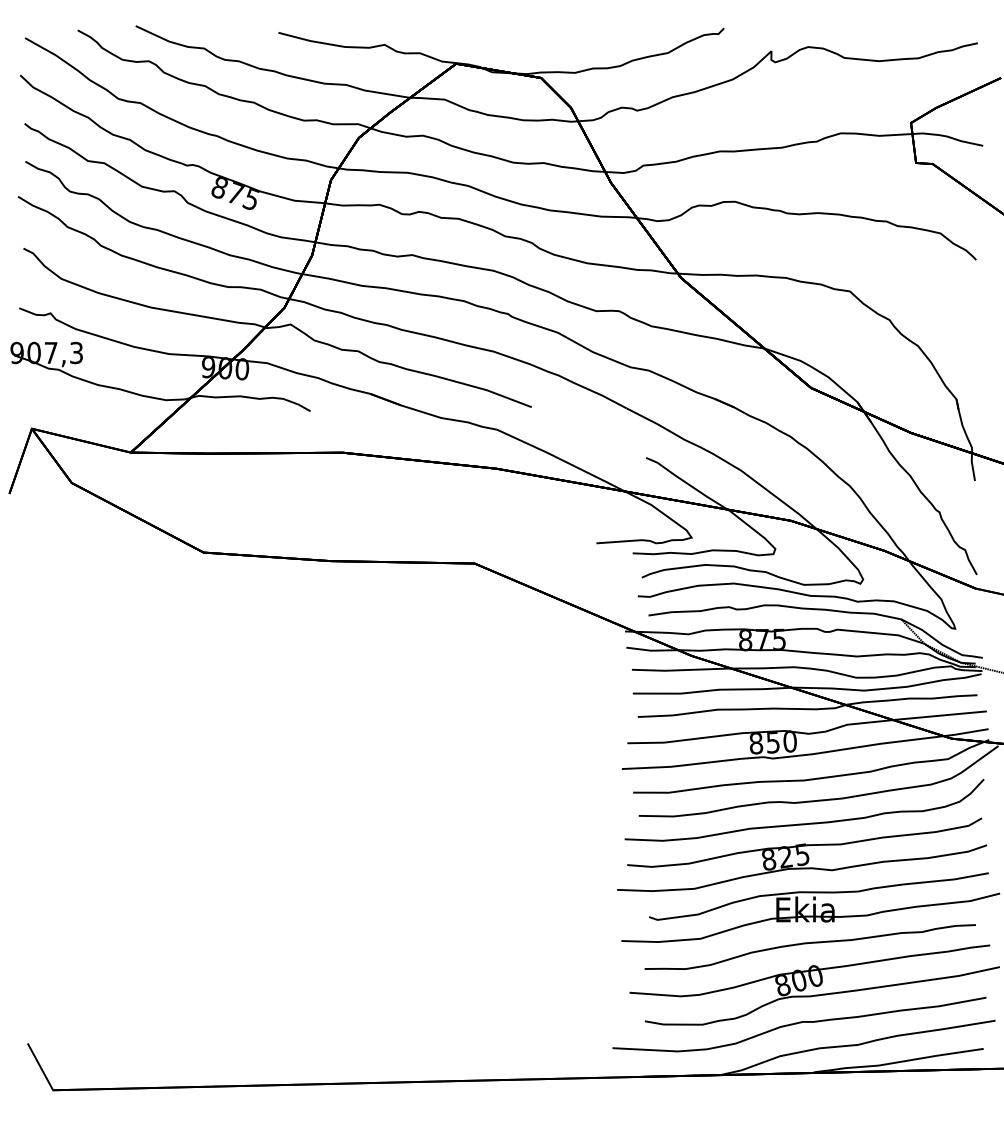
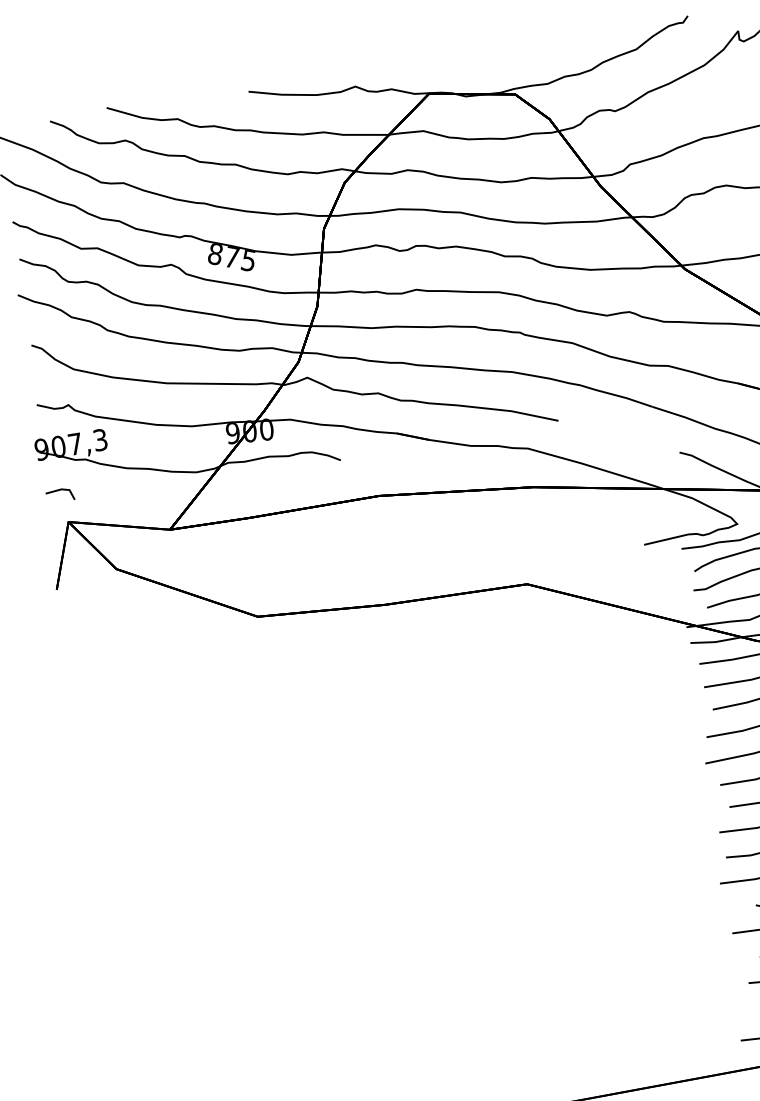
line: (27, 396) -> (59, 490), added

